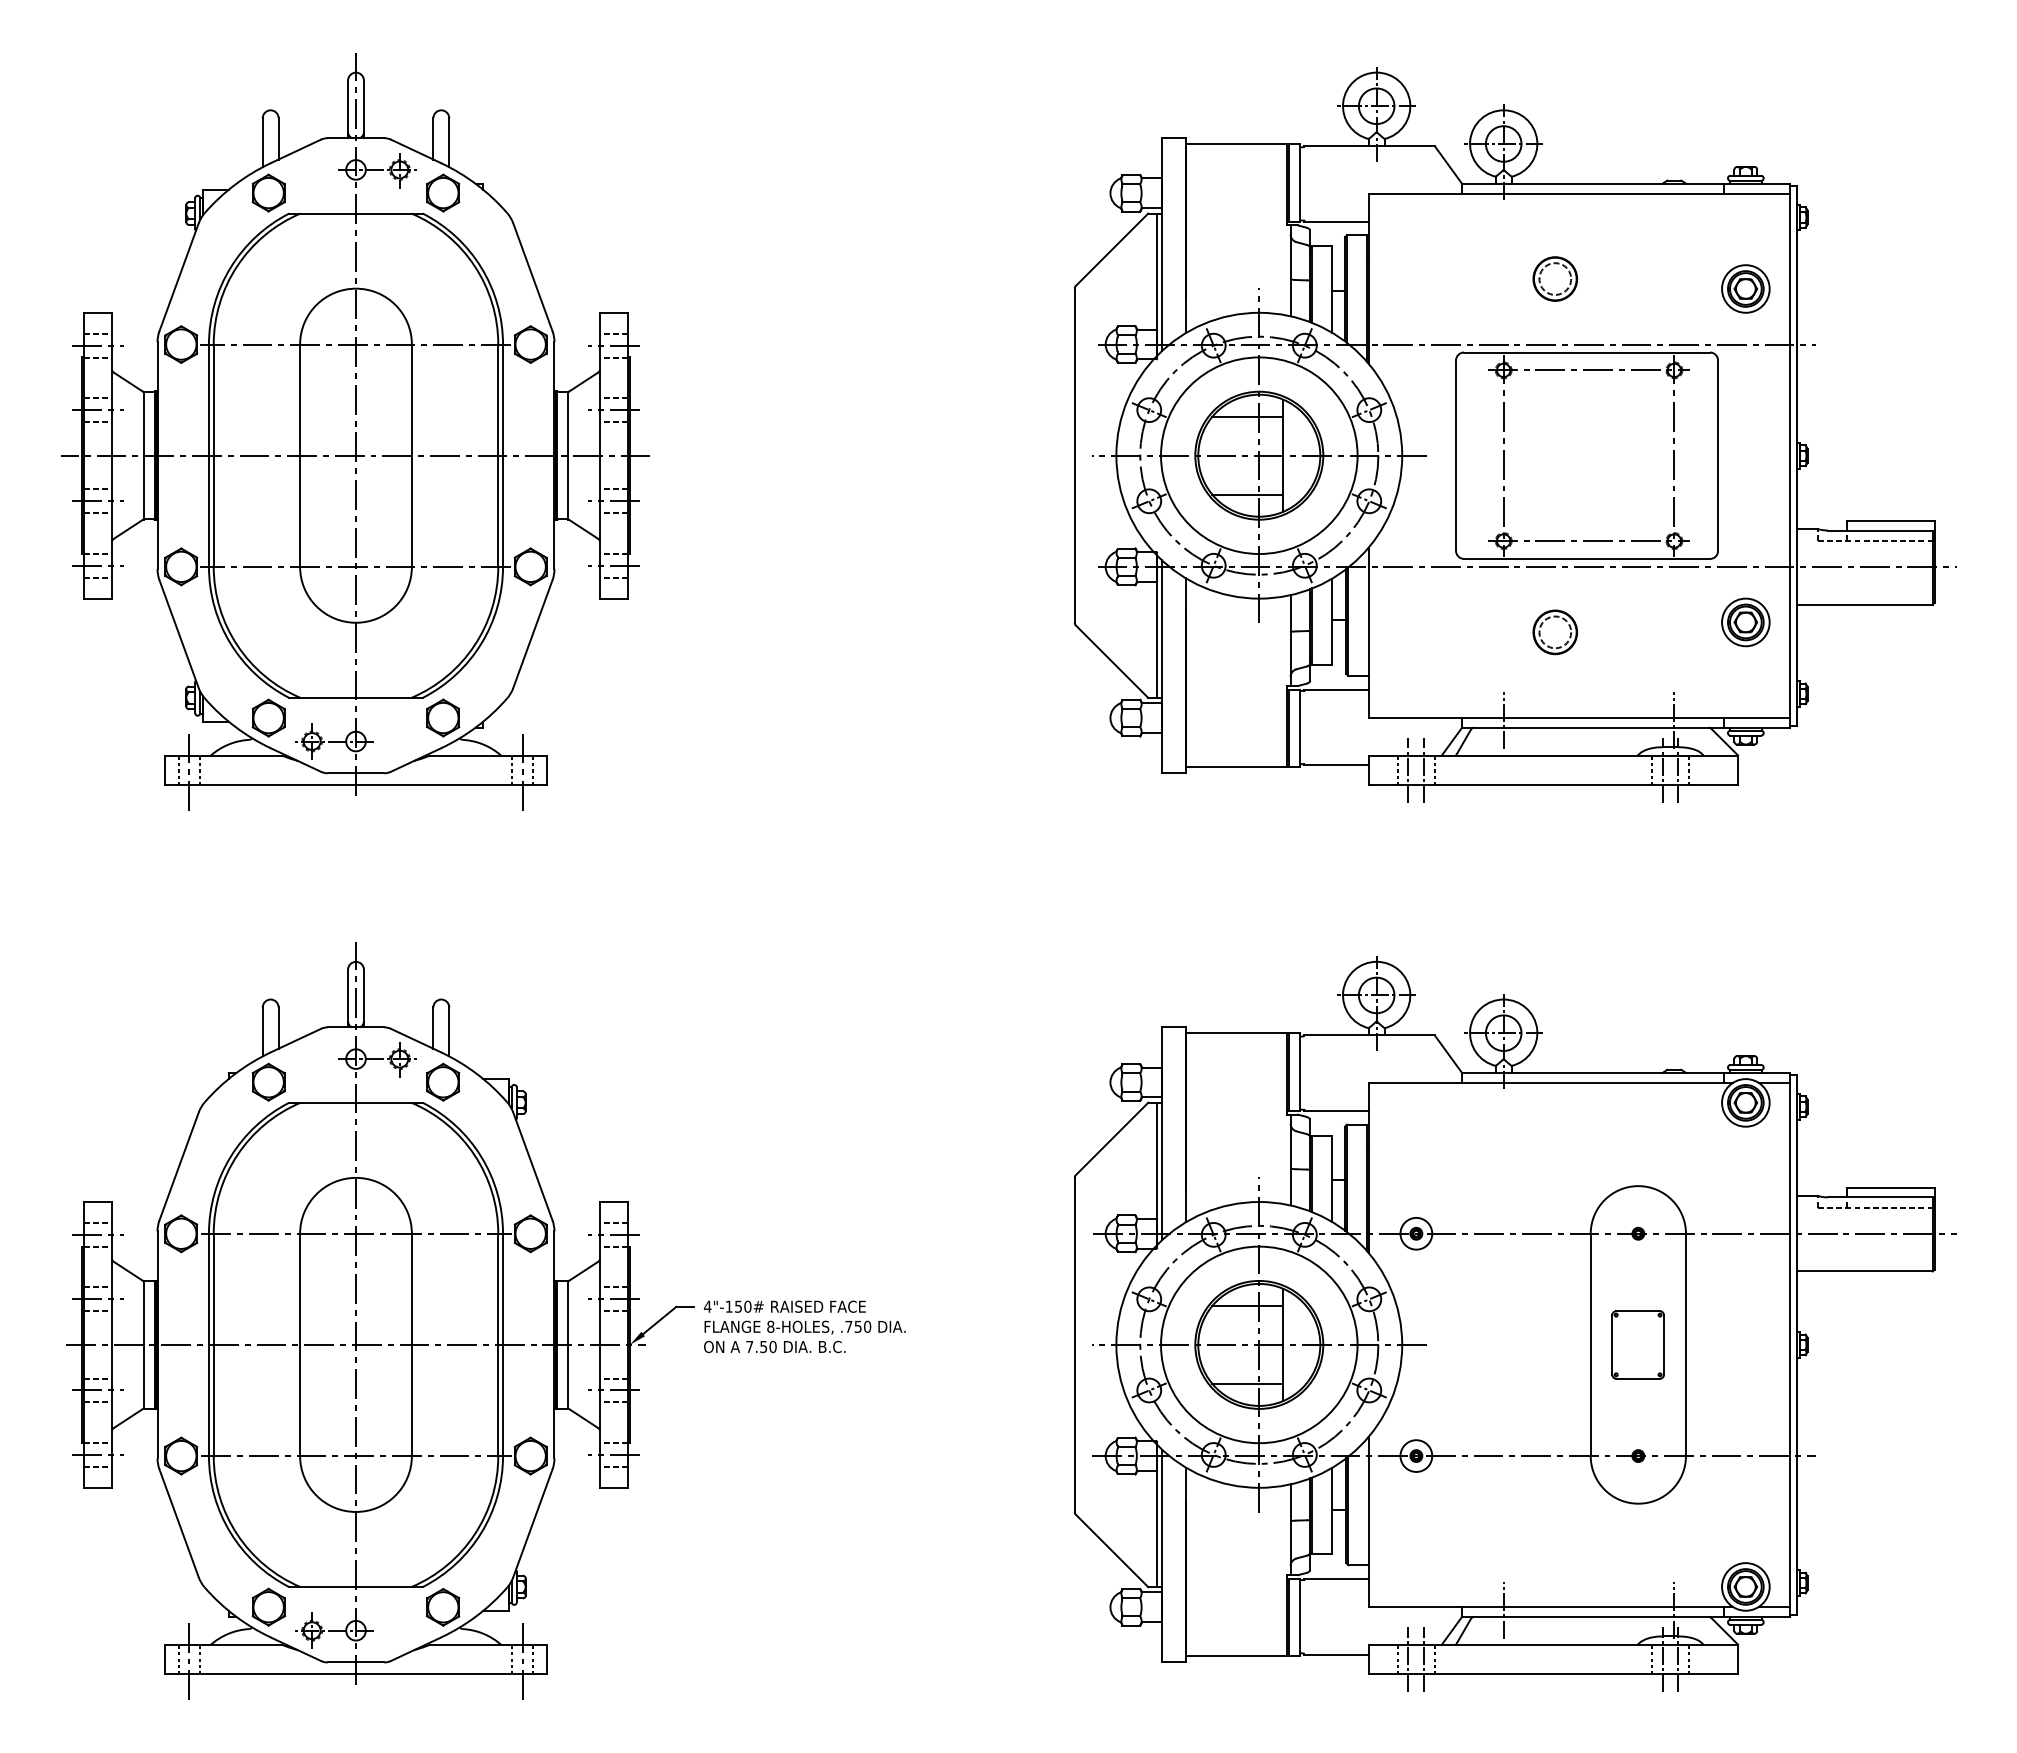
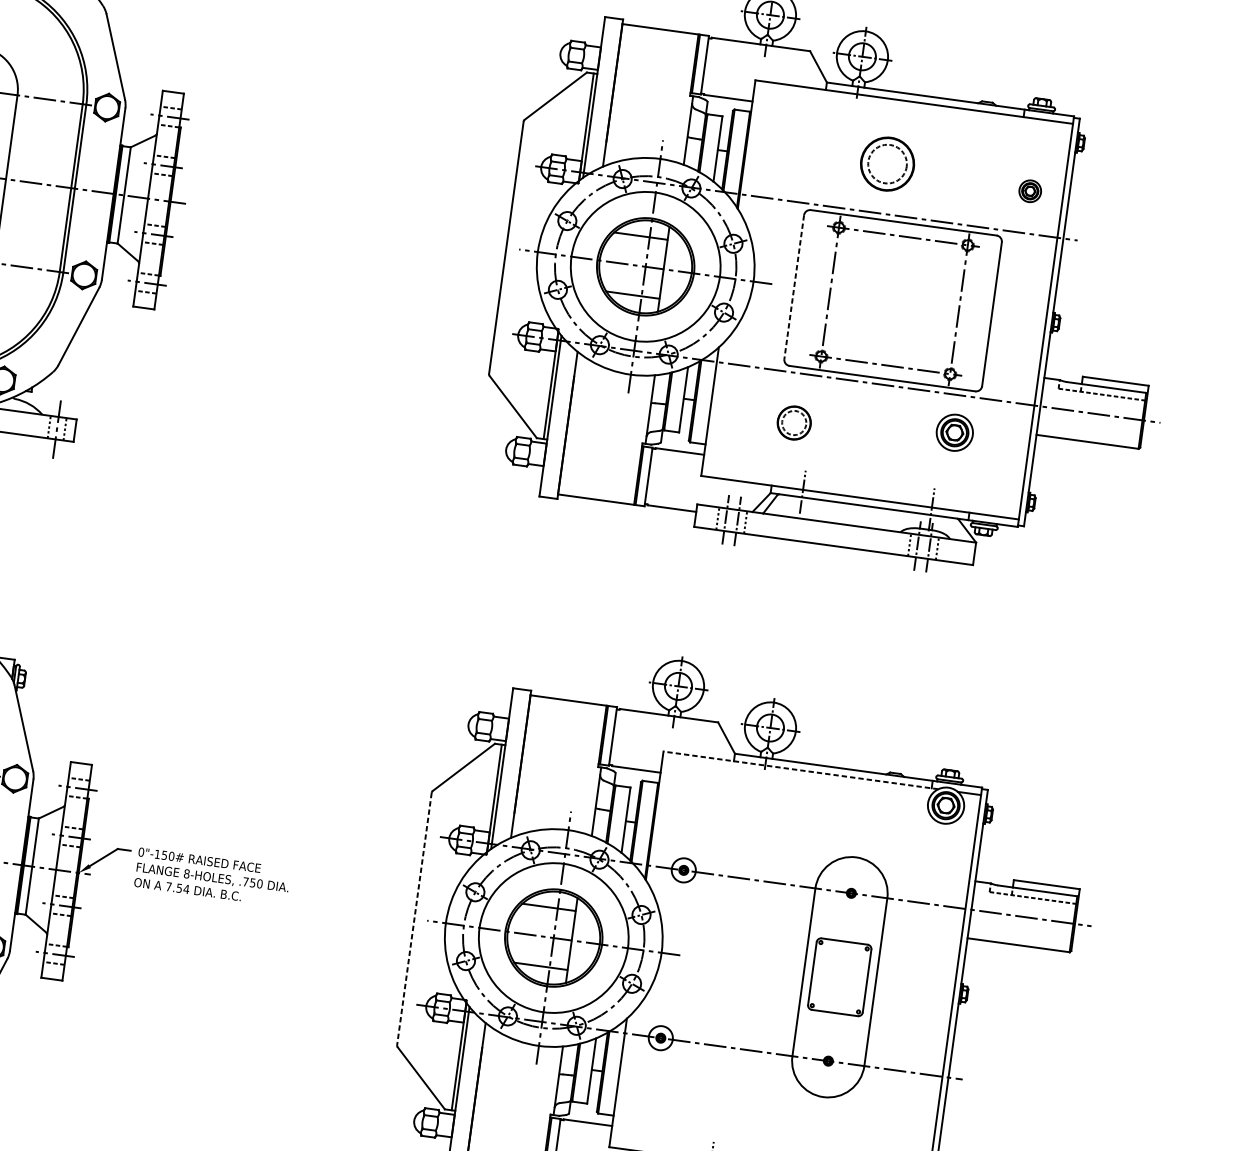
part: (1554, 278) -> (886, 163), size x1.6
part: (1745, 288) -> (1030, 190), size x0.6
line: (1456, 456) -> (794, 287), solid -> dashed
part: (1745, 622) -> (954, 432), moved
part: (1554, 632) -> (793, 423), moved
line: (1550, 1082) -> (800, 770), solid -> dashed
text: (707, 1306) -> (141, 851), 4"-150# -> 0"-150#
part: (1637, 1344) -> (839, 976), size x1.4
line: (1074, 1345) -> (414, 919), solid -> dashed
text: (772, 1346) -> (186, 888), 7.50 -> 7.54

